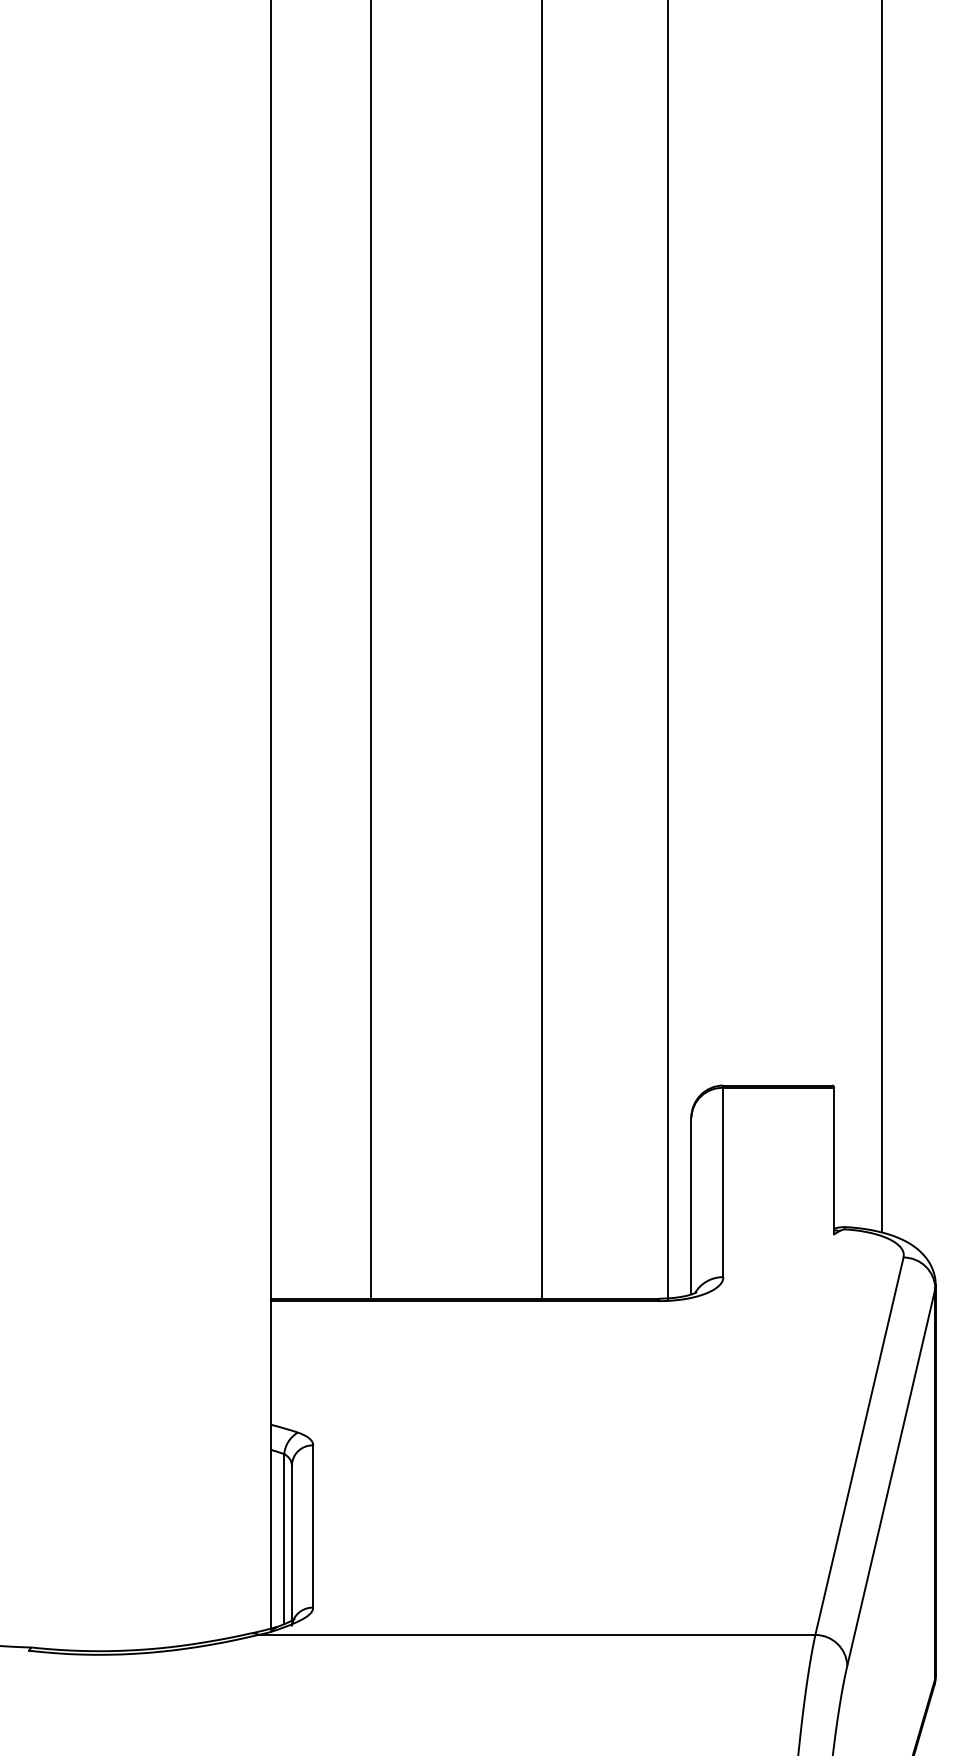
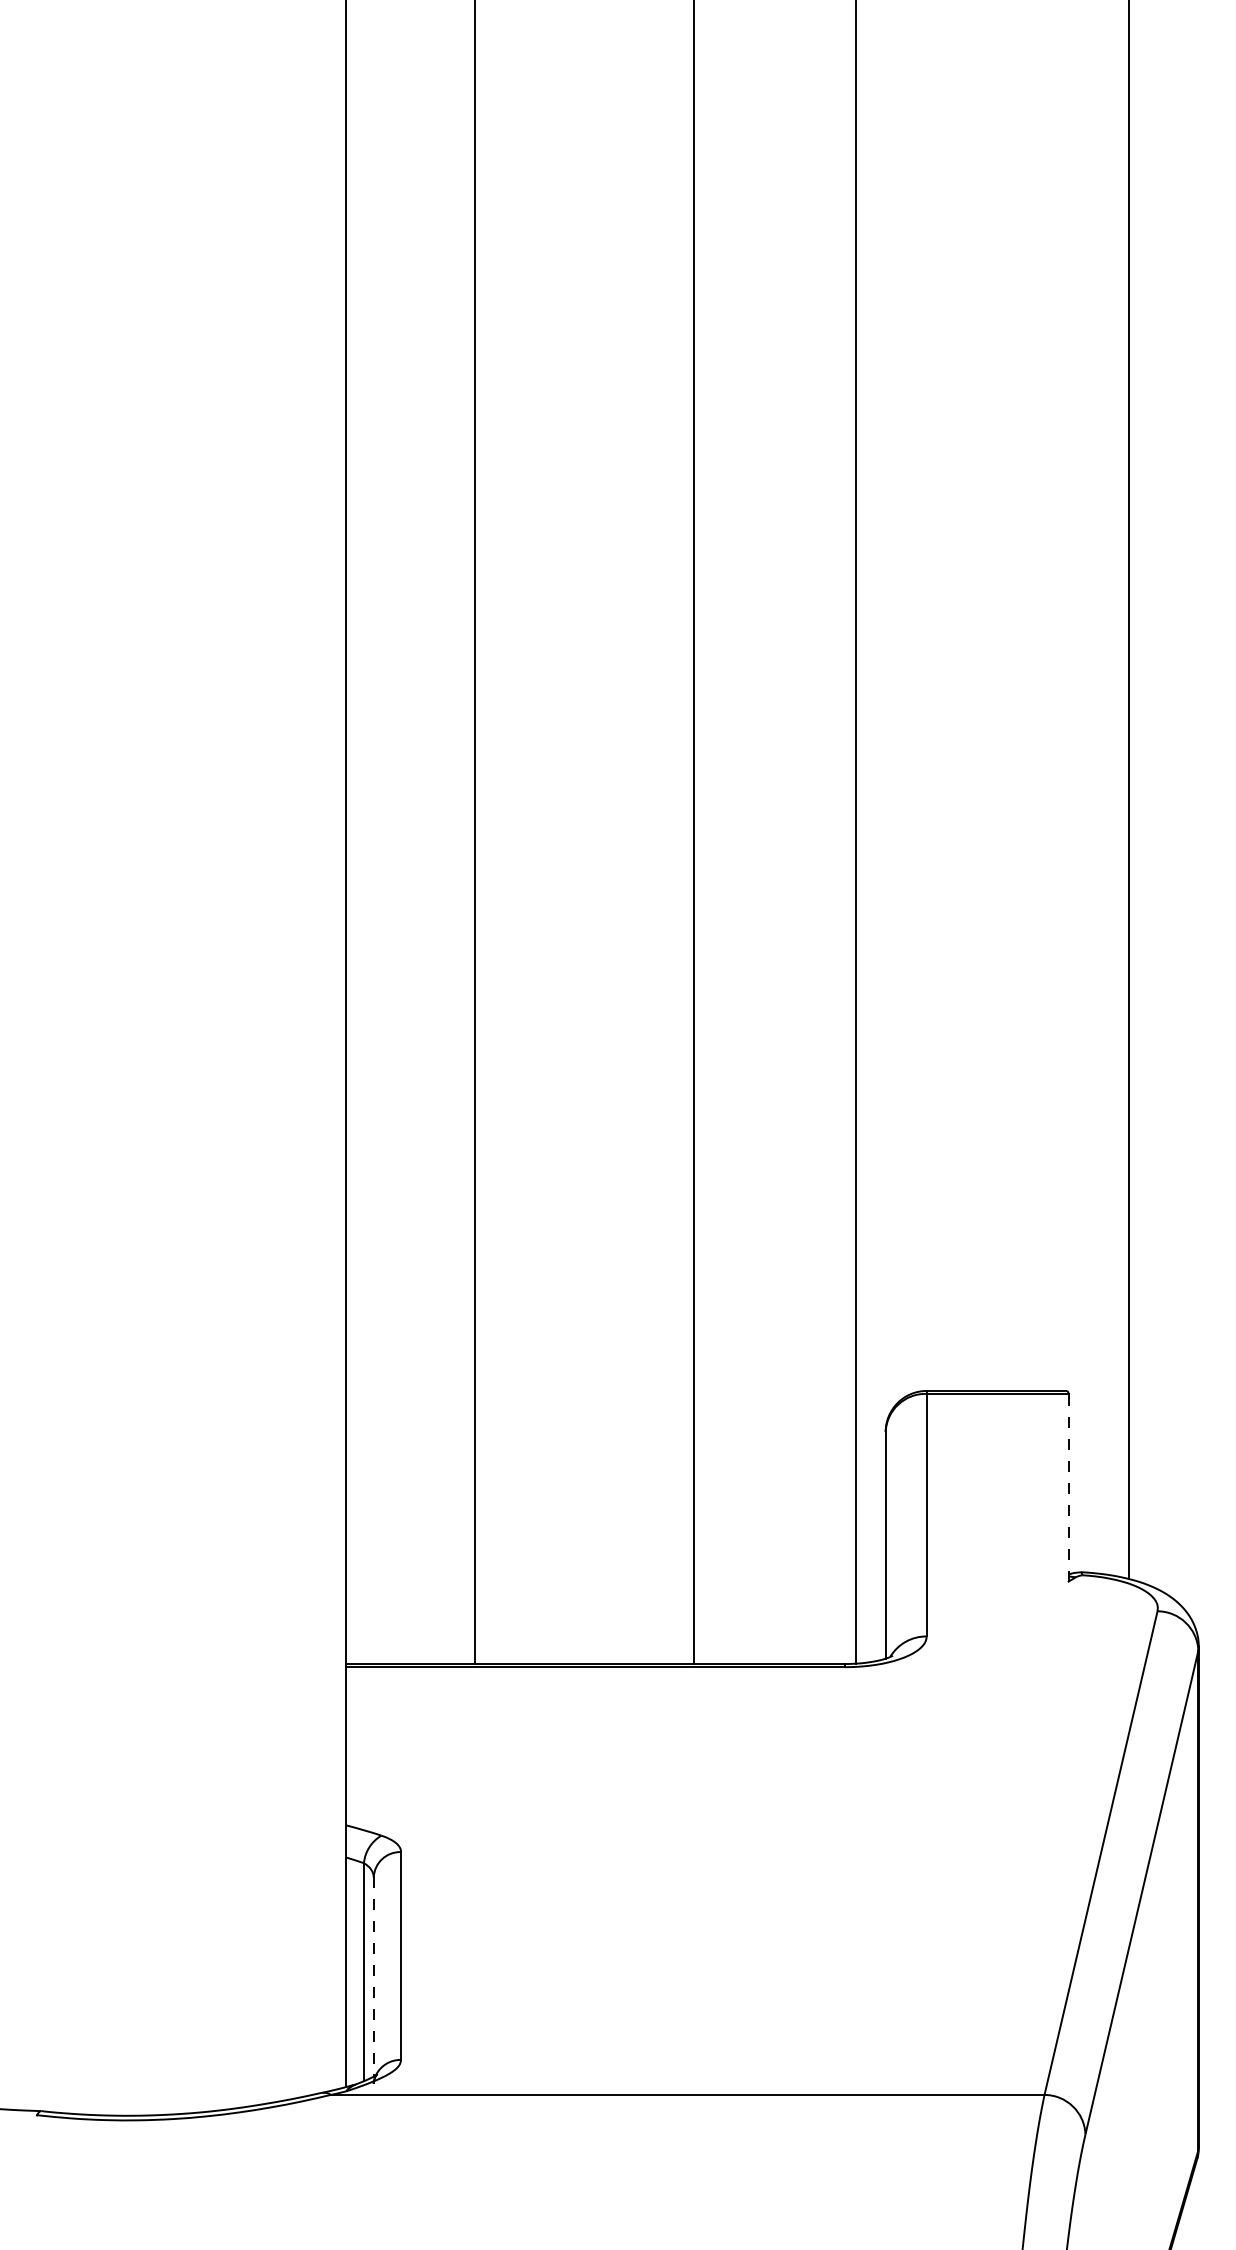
line: (834, 1160) -> (1068, 1487), solid -> dashed
line: (291, 1542) -> (373, 1976), solid -> dashed

